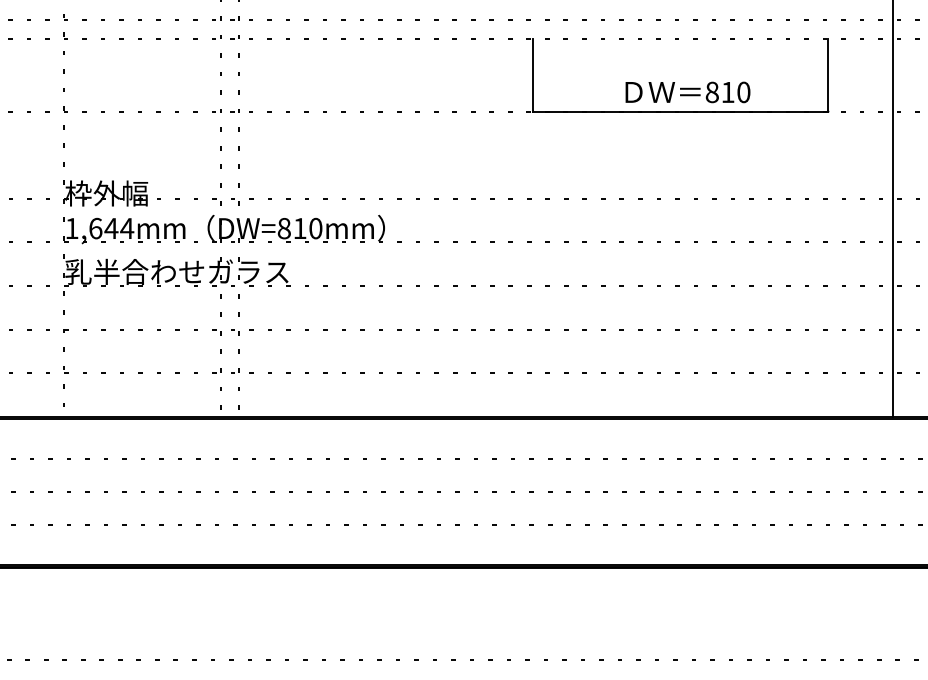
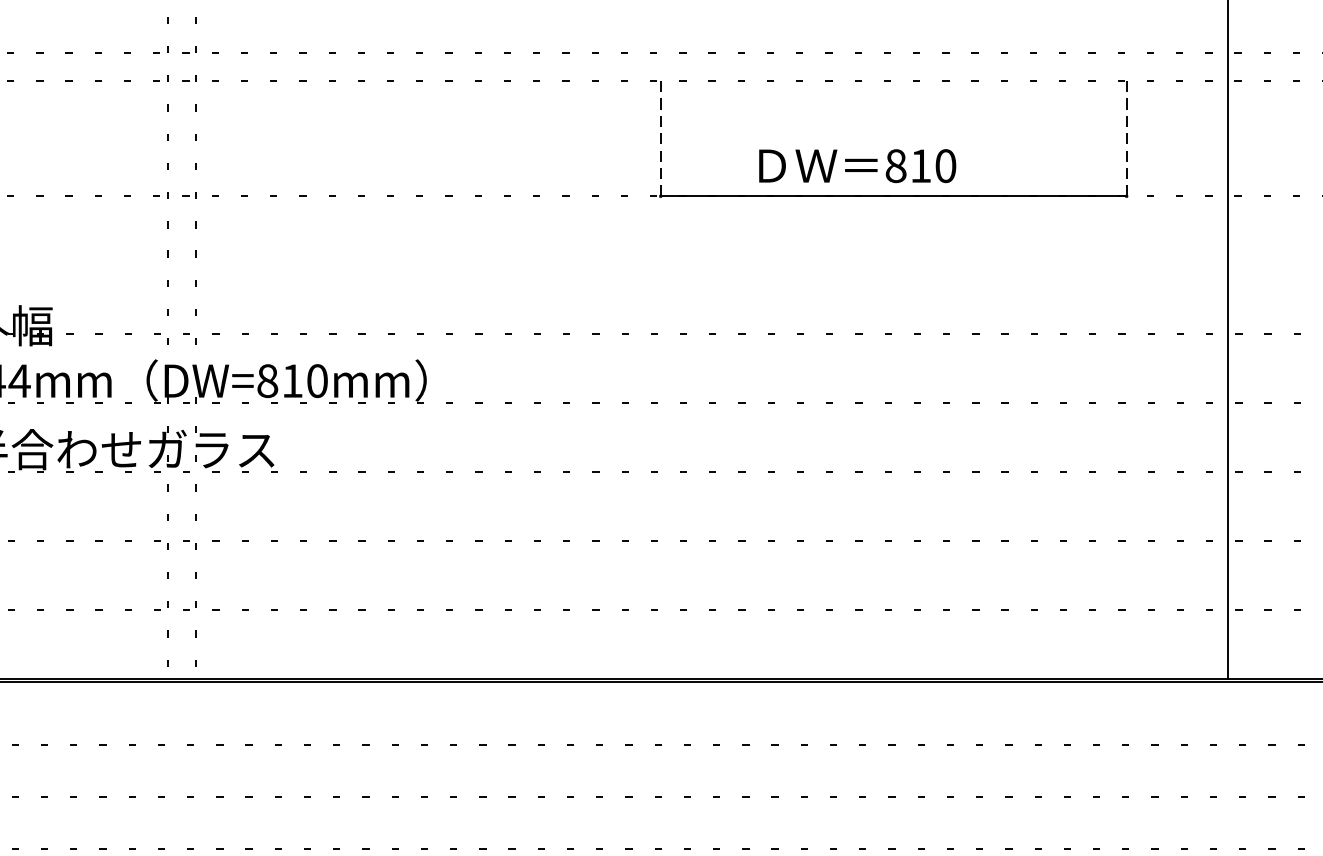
line: (533, 74) -> (661, 137), solid -> dashed
line: (828, 74) -> (1126, 137), solid -> dashed
text: (687, 92) -> (856, 166), moved

